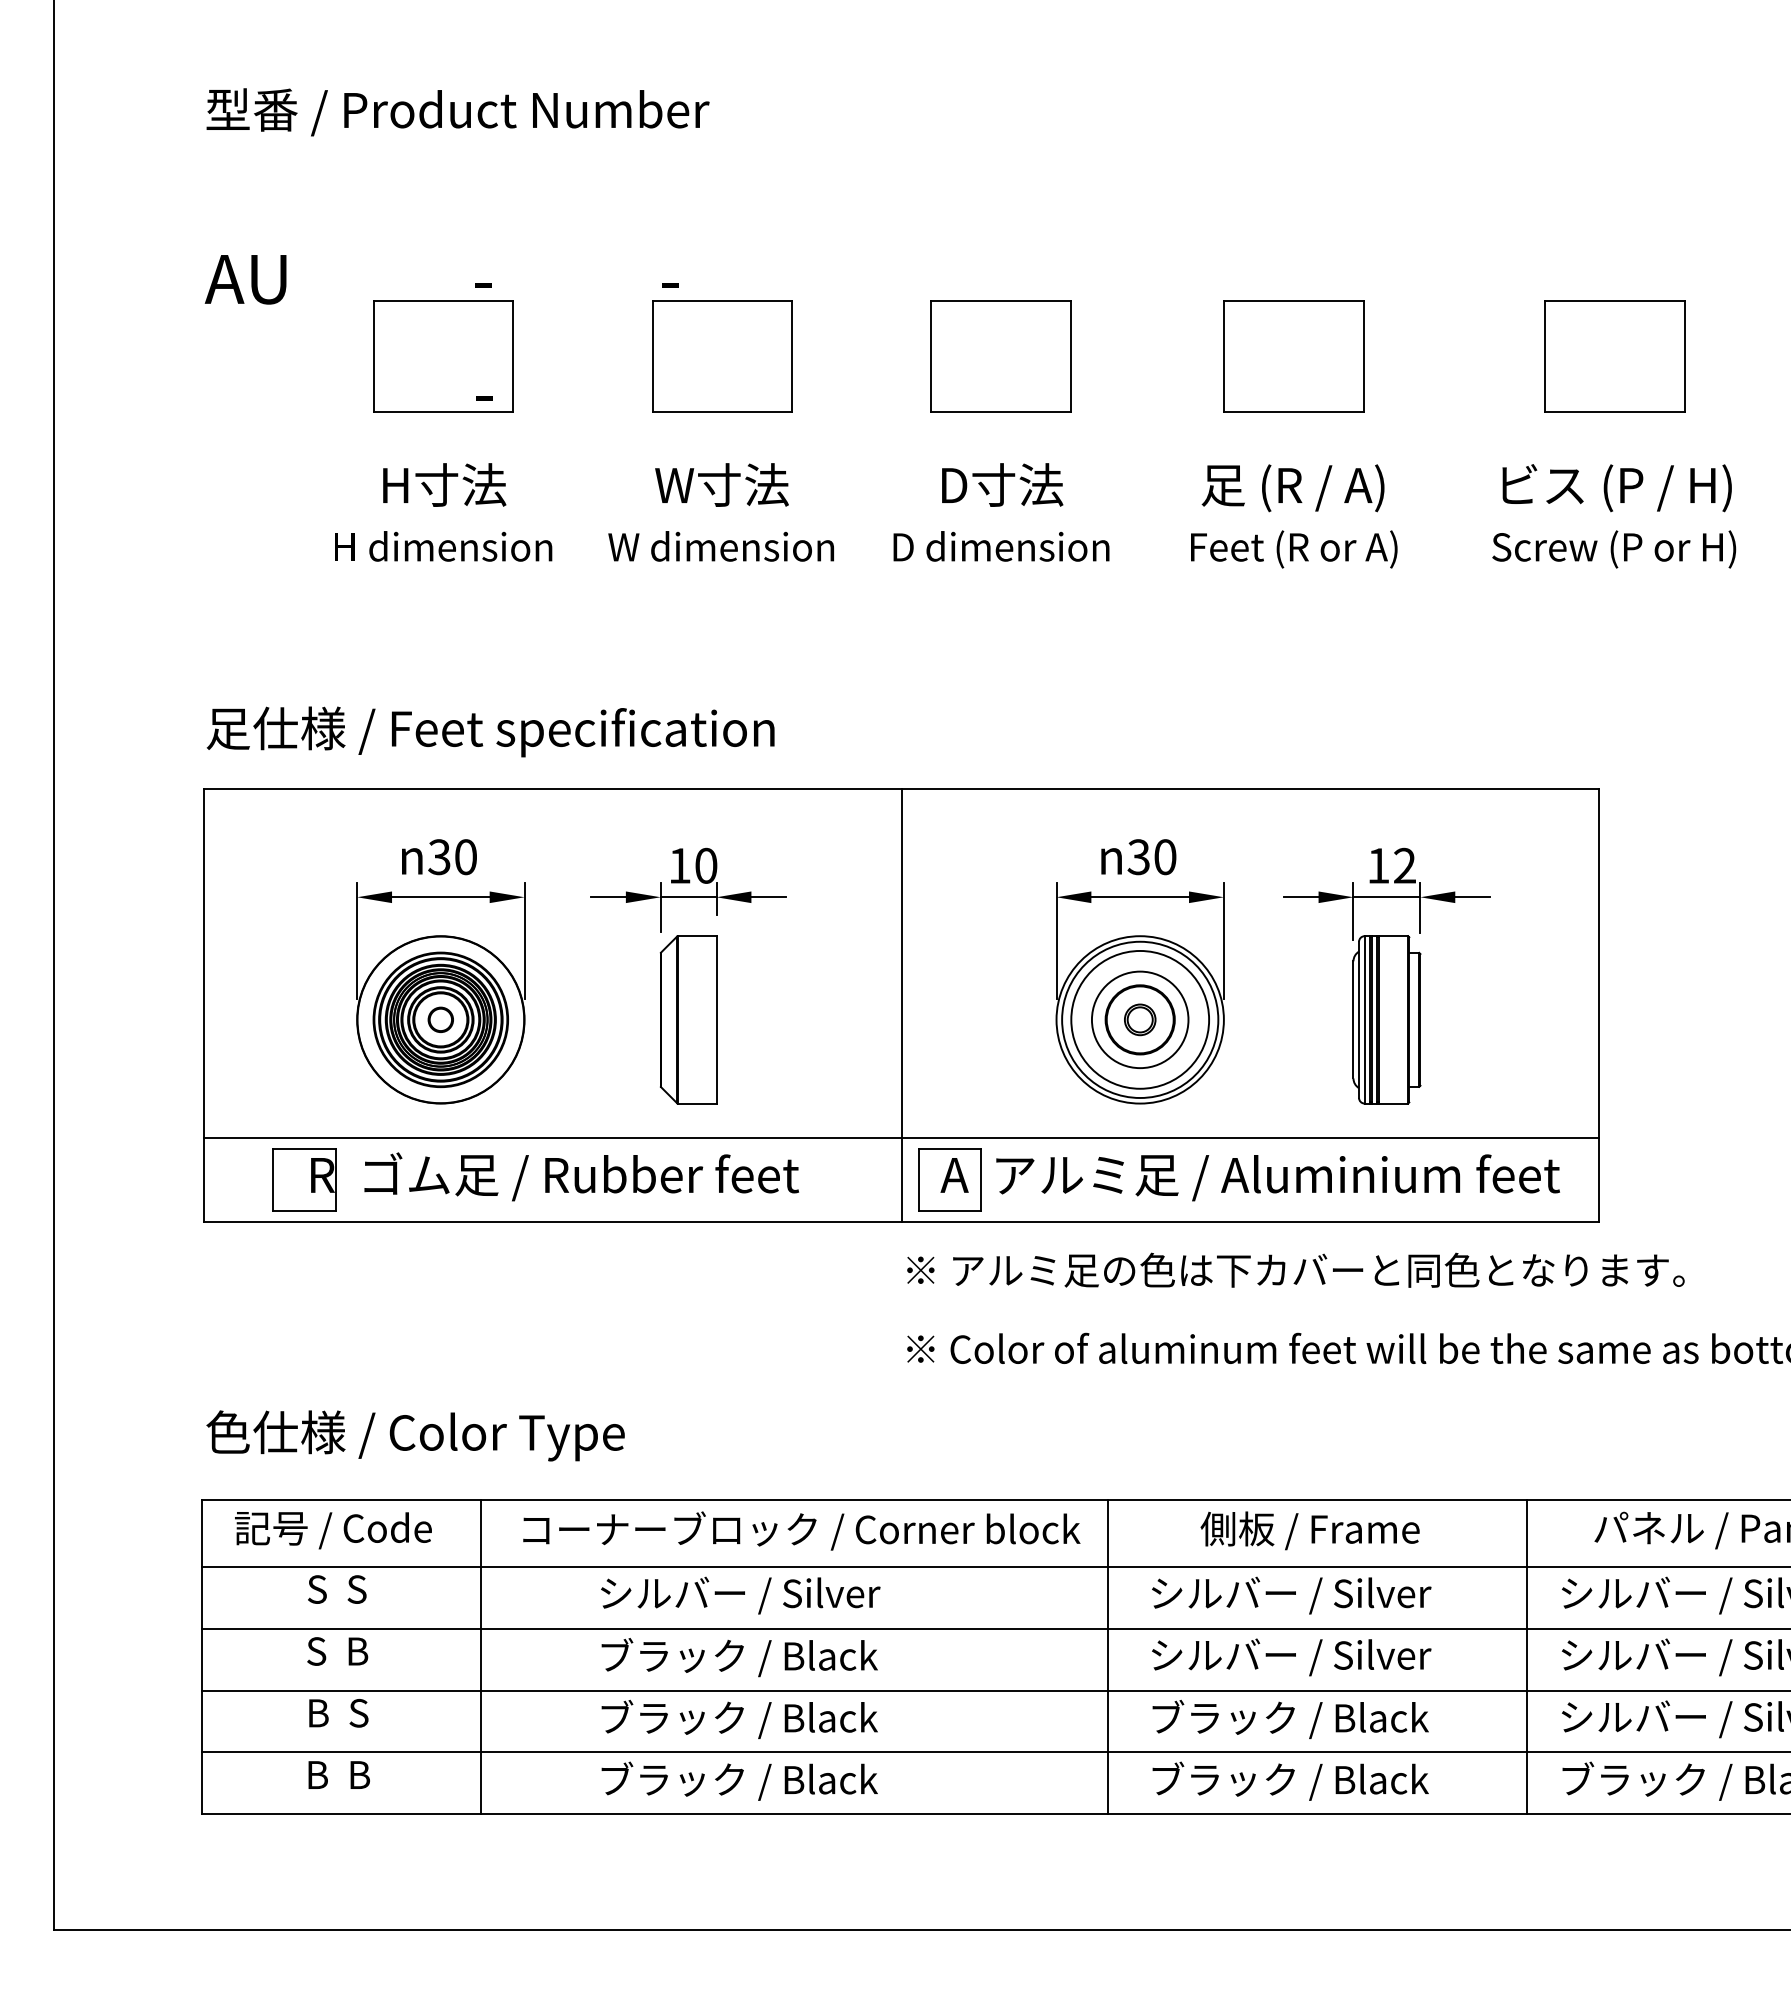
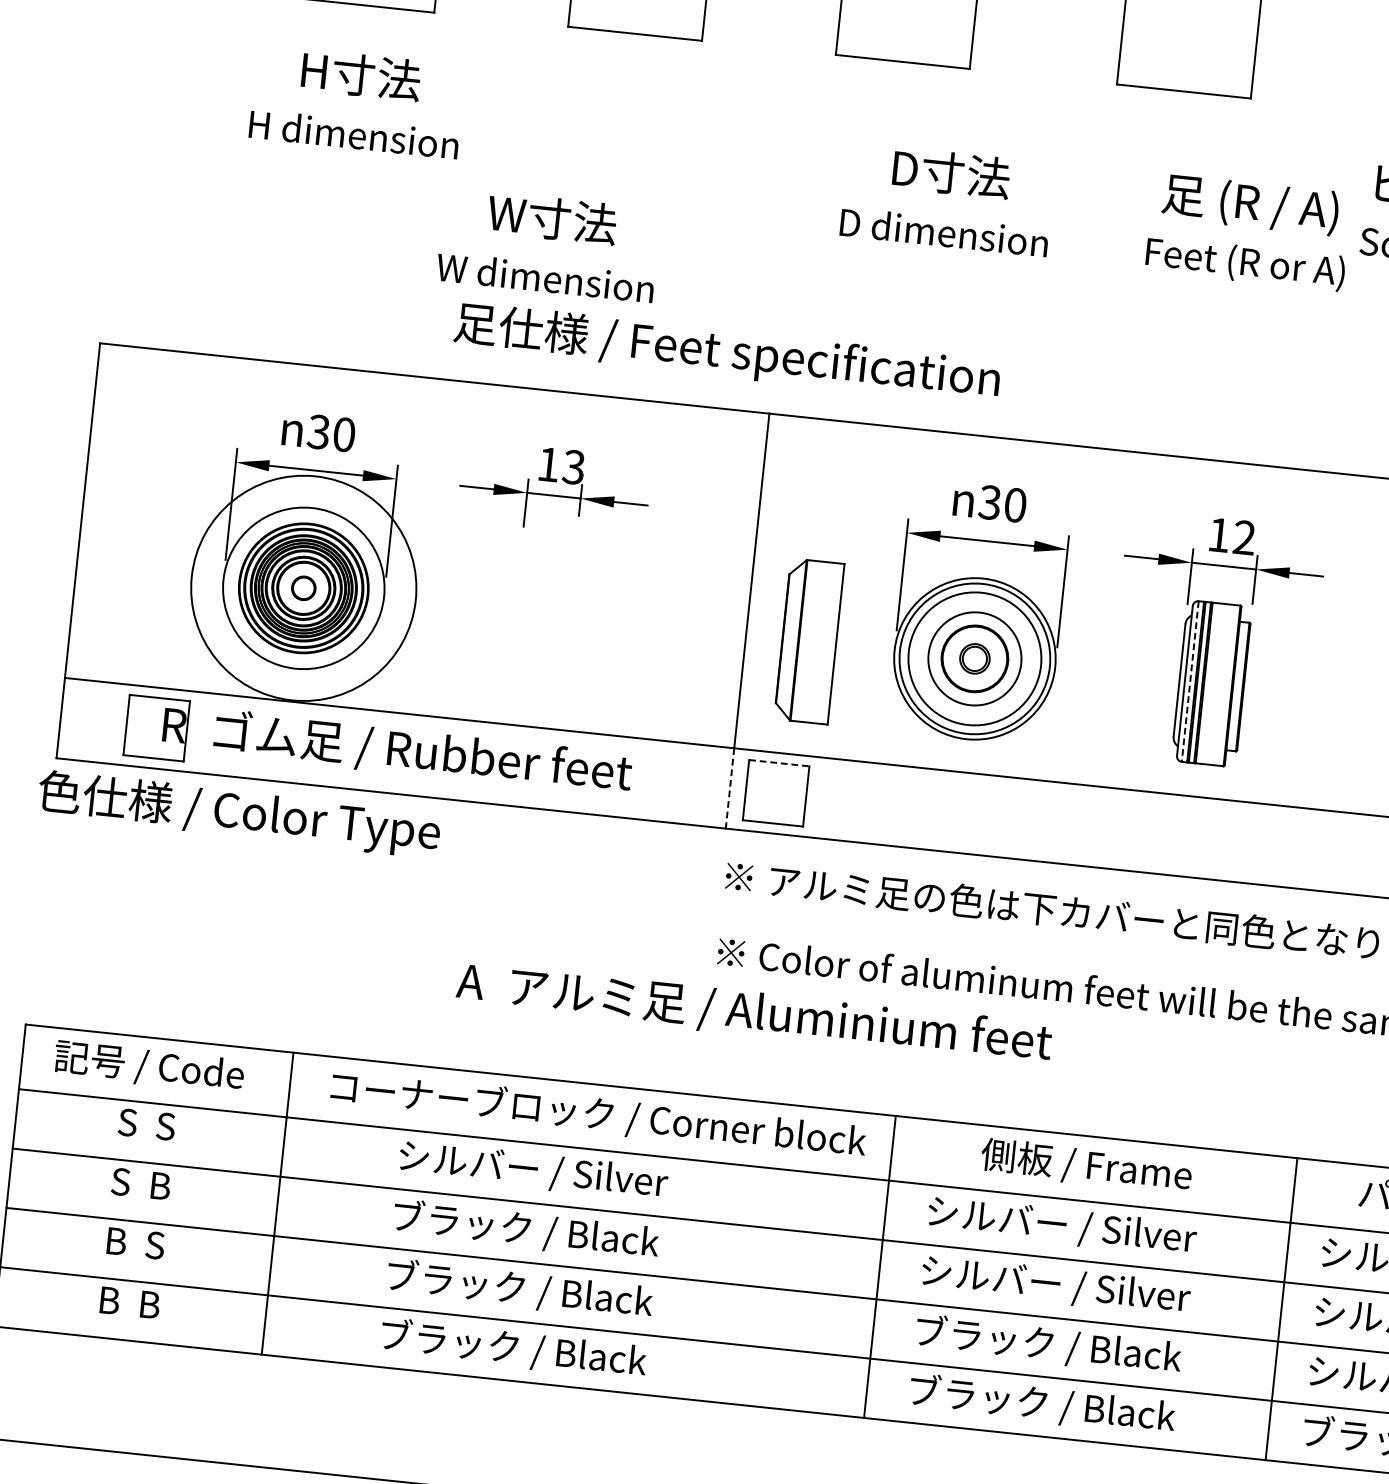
text: (720, 512) -> (548, 244), moved
text: (1001, 512) -> (947, 199), moved
text: (1294, 516) -> (1249, 232), moved
text: (490, 731) -> (726, 353), moved
text: (705, 865) -> (573, 466), 10 -> 13
circle: (440, 1019) -> (303, 587), size x1.4
part: (688, 1019) -> (809, 641), moved
line: (1364, 1019) -> (1190, 681), solid -> dashed
line: (950, 1148) -> (779, 763), solid -> dashed
text: (1249, 1177) -> (753, 1013), moved
line: (901, 1179) -> (729, 787), solid -> dashed
text: (415, 1435) -> (238, 814), moved

